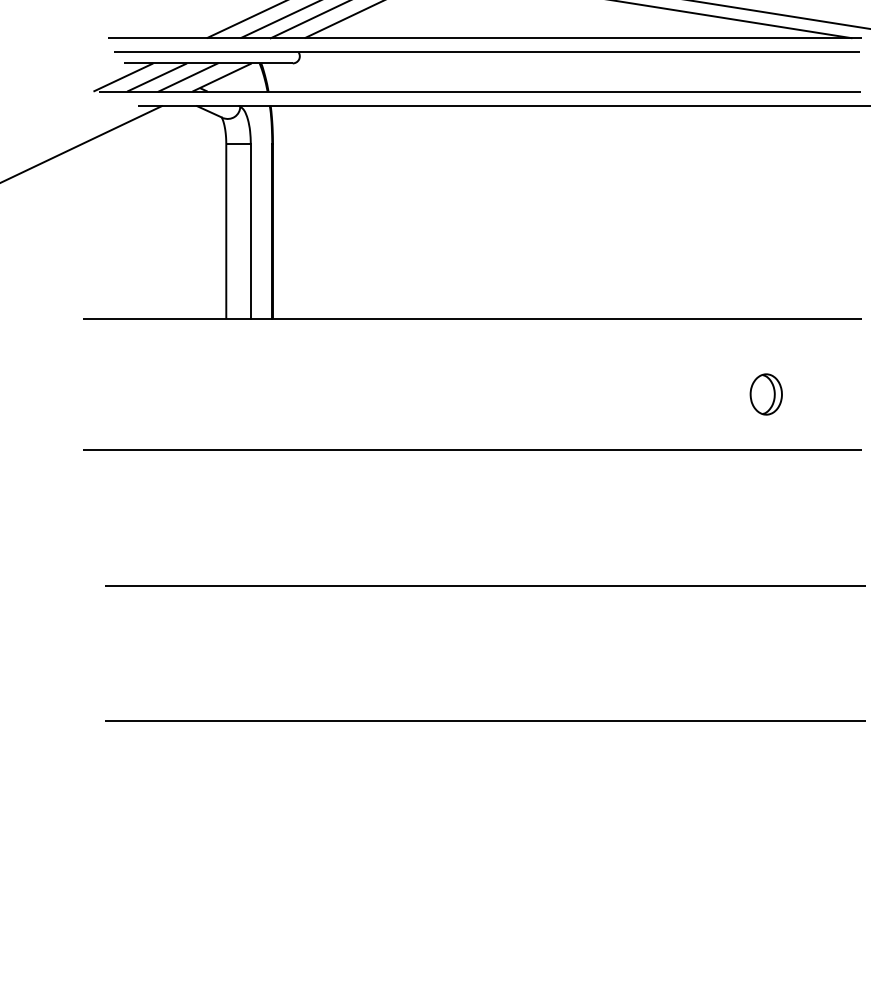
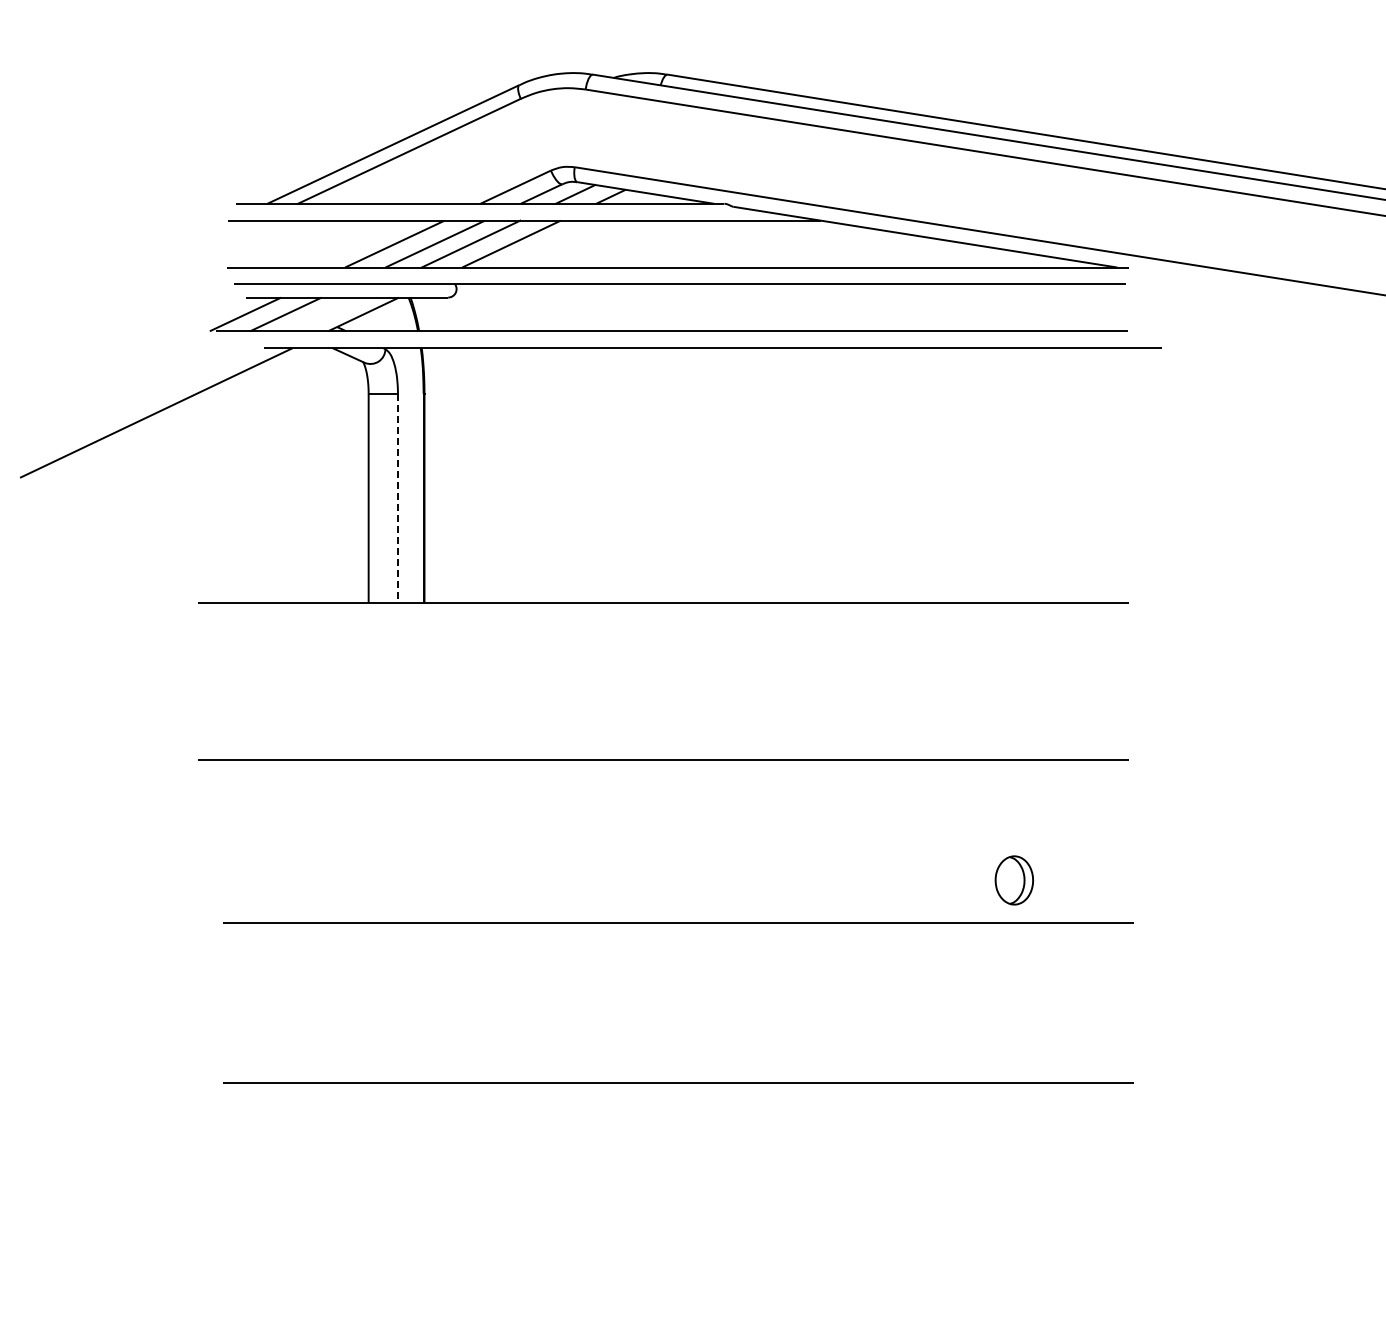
line: (187, 77) -> (322, 314), removed
line: (251, 231) -> (398, 498), solid -> dashed
part: (765, 394) -> (1013, 880), moved

